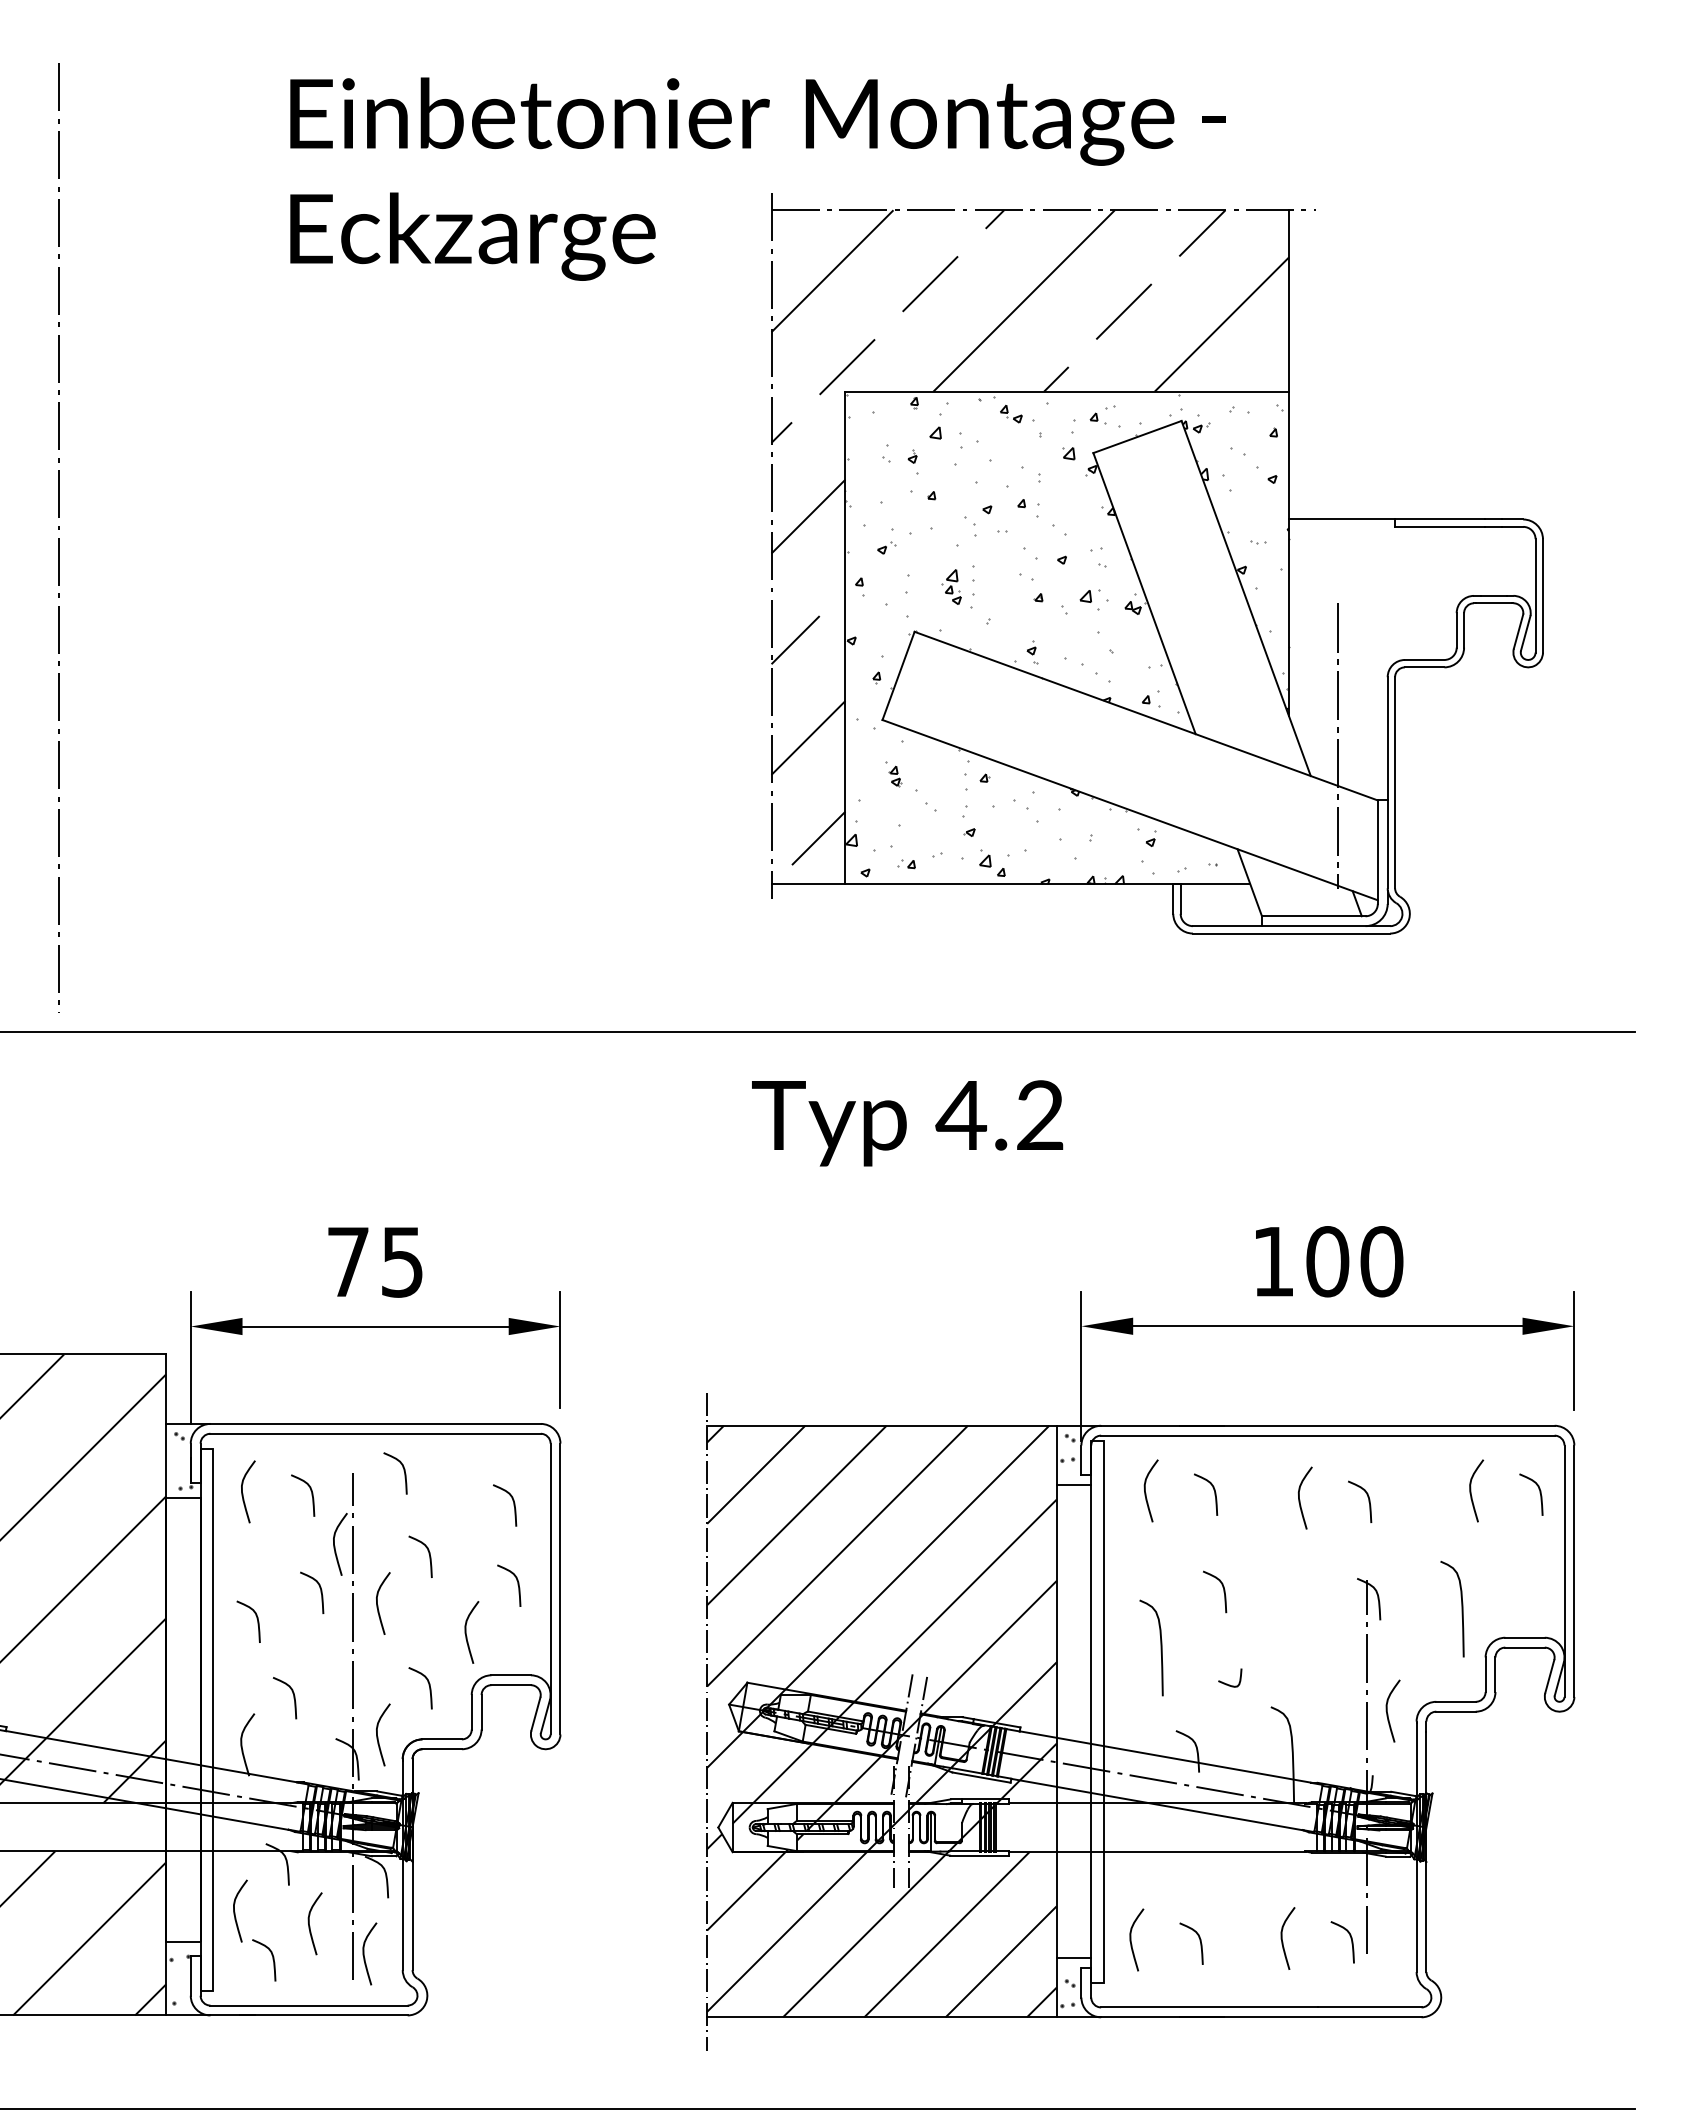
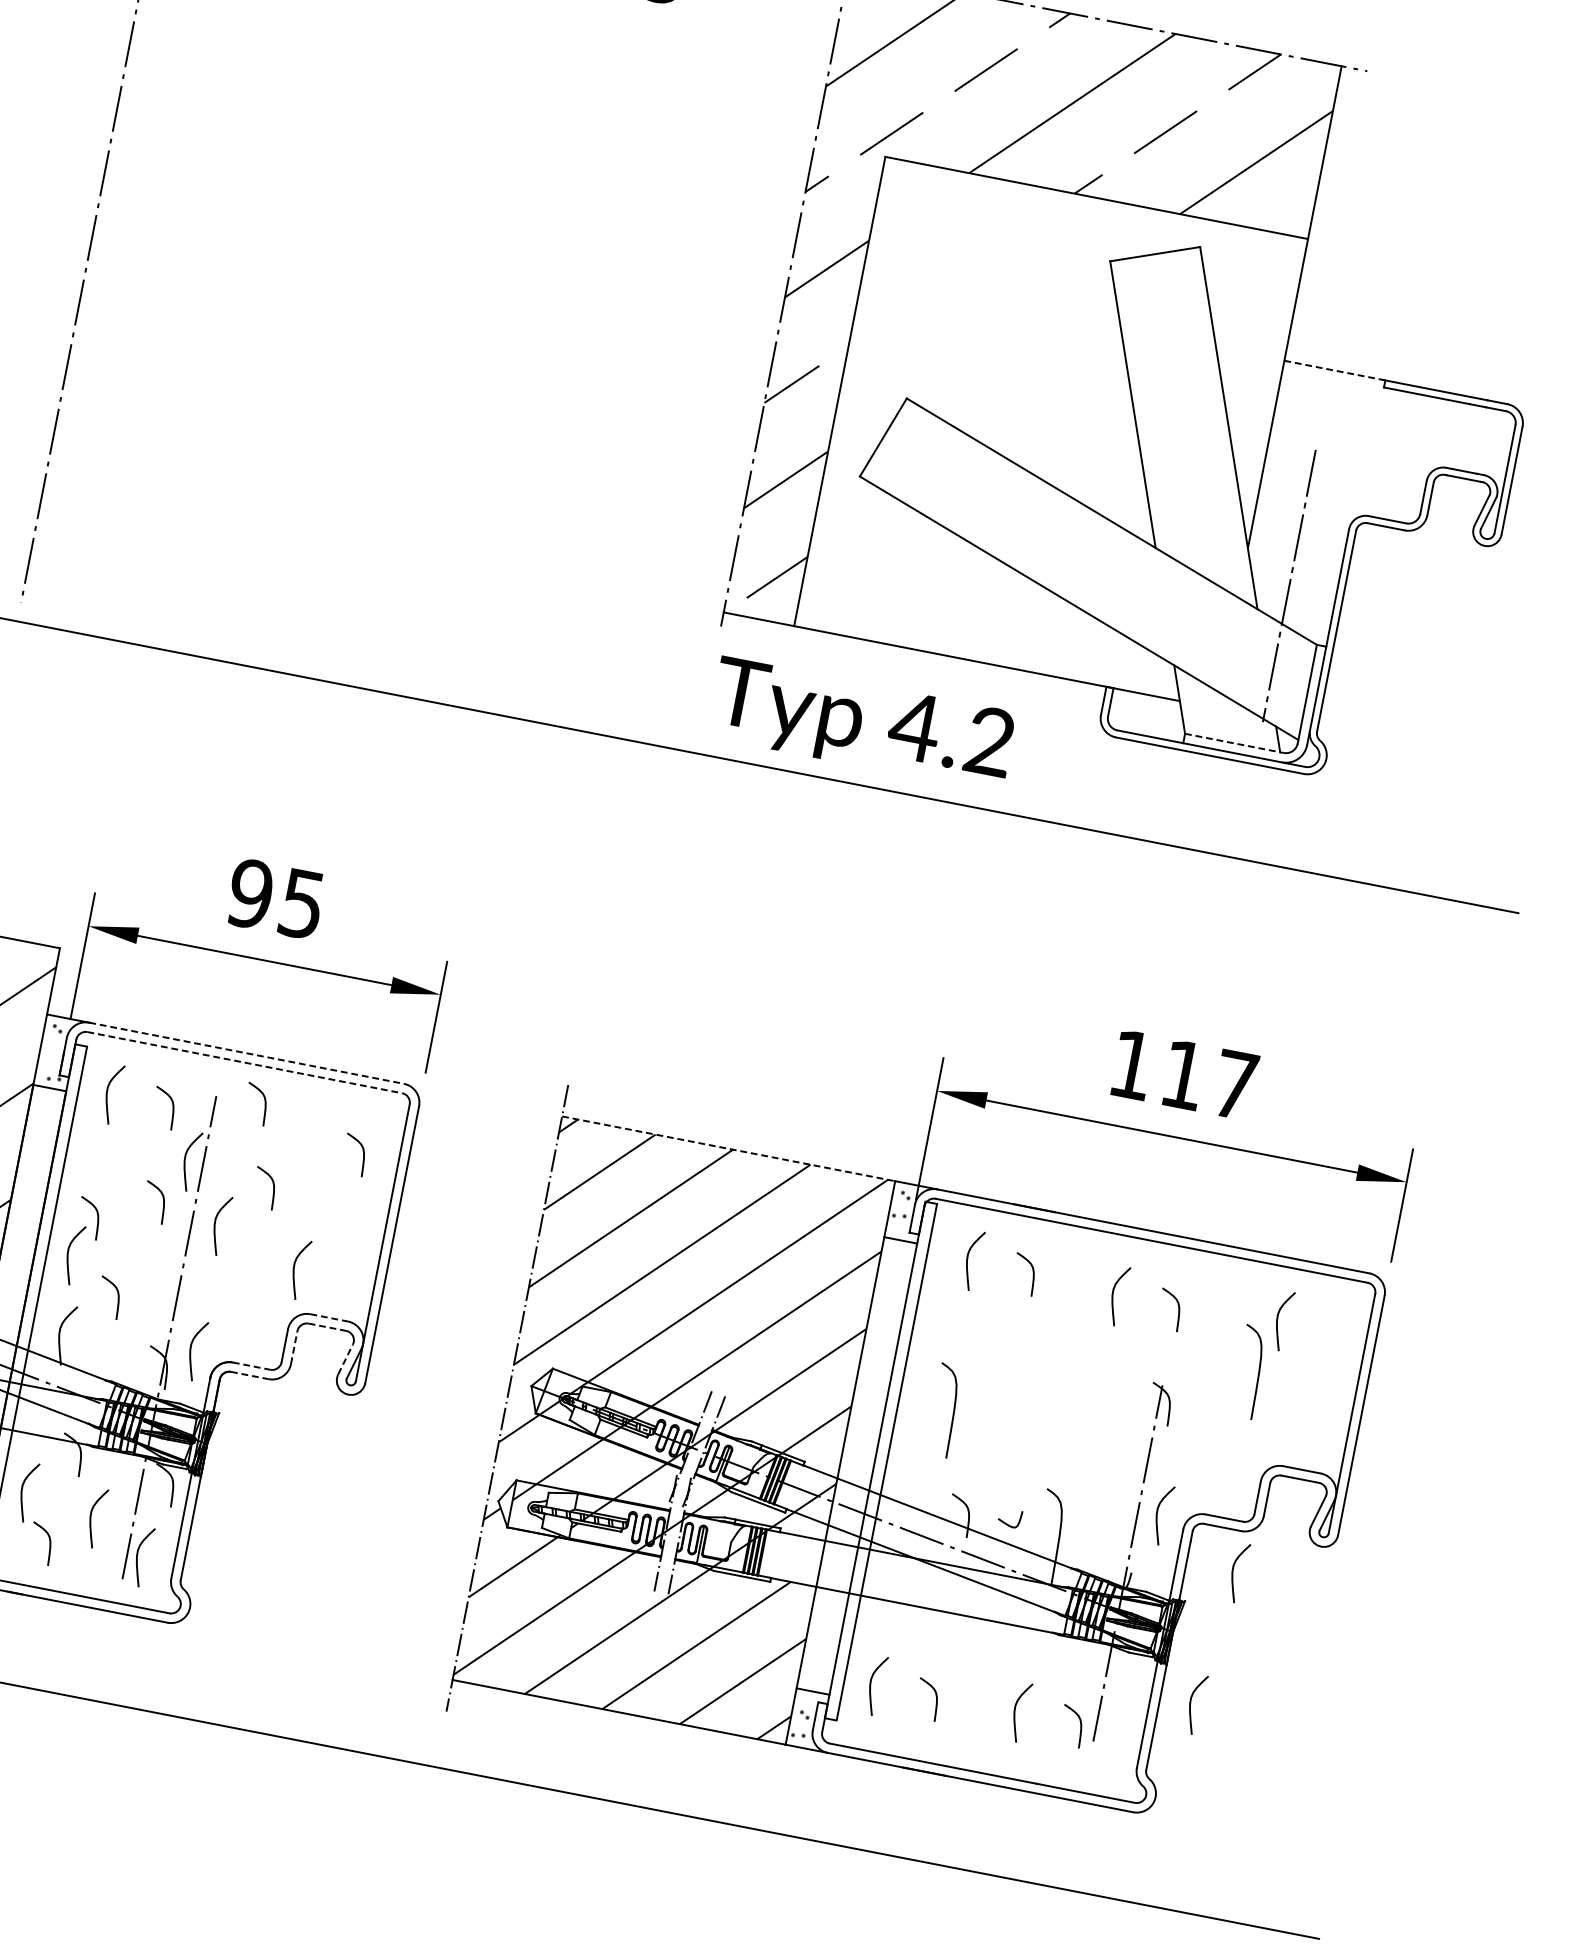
line: (1342, 519) -> (1335, 370), solid -> dashed
hatch: (1067, 639) -> (1051, 434), removed
line: (1313, 916) -> (1234, 743), solid -> dashed
text: (907, 1123) -> (862, 724), moved
text: (347, 1261) -> (249, 893), 75 -> 95
text: (1354, 1261) -> (1209, 1079), 100 -> 117
line: (376, 1423) -> (247, 1053), solid -> dashed
line: (881, 1425) -> (728, 1148), solid -> dashed
line: (376, 1433) -> (245, 1062), solid -> dashed
curve: (1539, 1493) -> (1342, 1335), removed
curve: (517, 1585) -> (351, 1233), removed
curve: (1223, 1591) -> (1023, 1369), removed
curve: (1461, 1608) -> (1258, 1373), moved
curve: (235, 1663) -> (68, 1255), added
line: (511, 1675) -> (329, 1318), solid -> dashed
curve: (1227, 1683) -> (1006, 1522), moved
curve: (428, 1685) -> (248, 1312), removed
line: (511, 1685) -> (327, 1327), solid -> dashed
line: (481, 1711) -> (294, 1346), solid -> dashed
line: (536, 1713) -> (346, 1358), solid -> dashed
line: (442, 1739) -> (251, 1366), solid -> dashed
line: (442, 1749) -> (250, 1375), solid -> dashed
curve: (1475, 1754) -> (1233, 1571), added
curve: (1458, 1895) -> (1190, 1703), added

